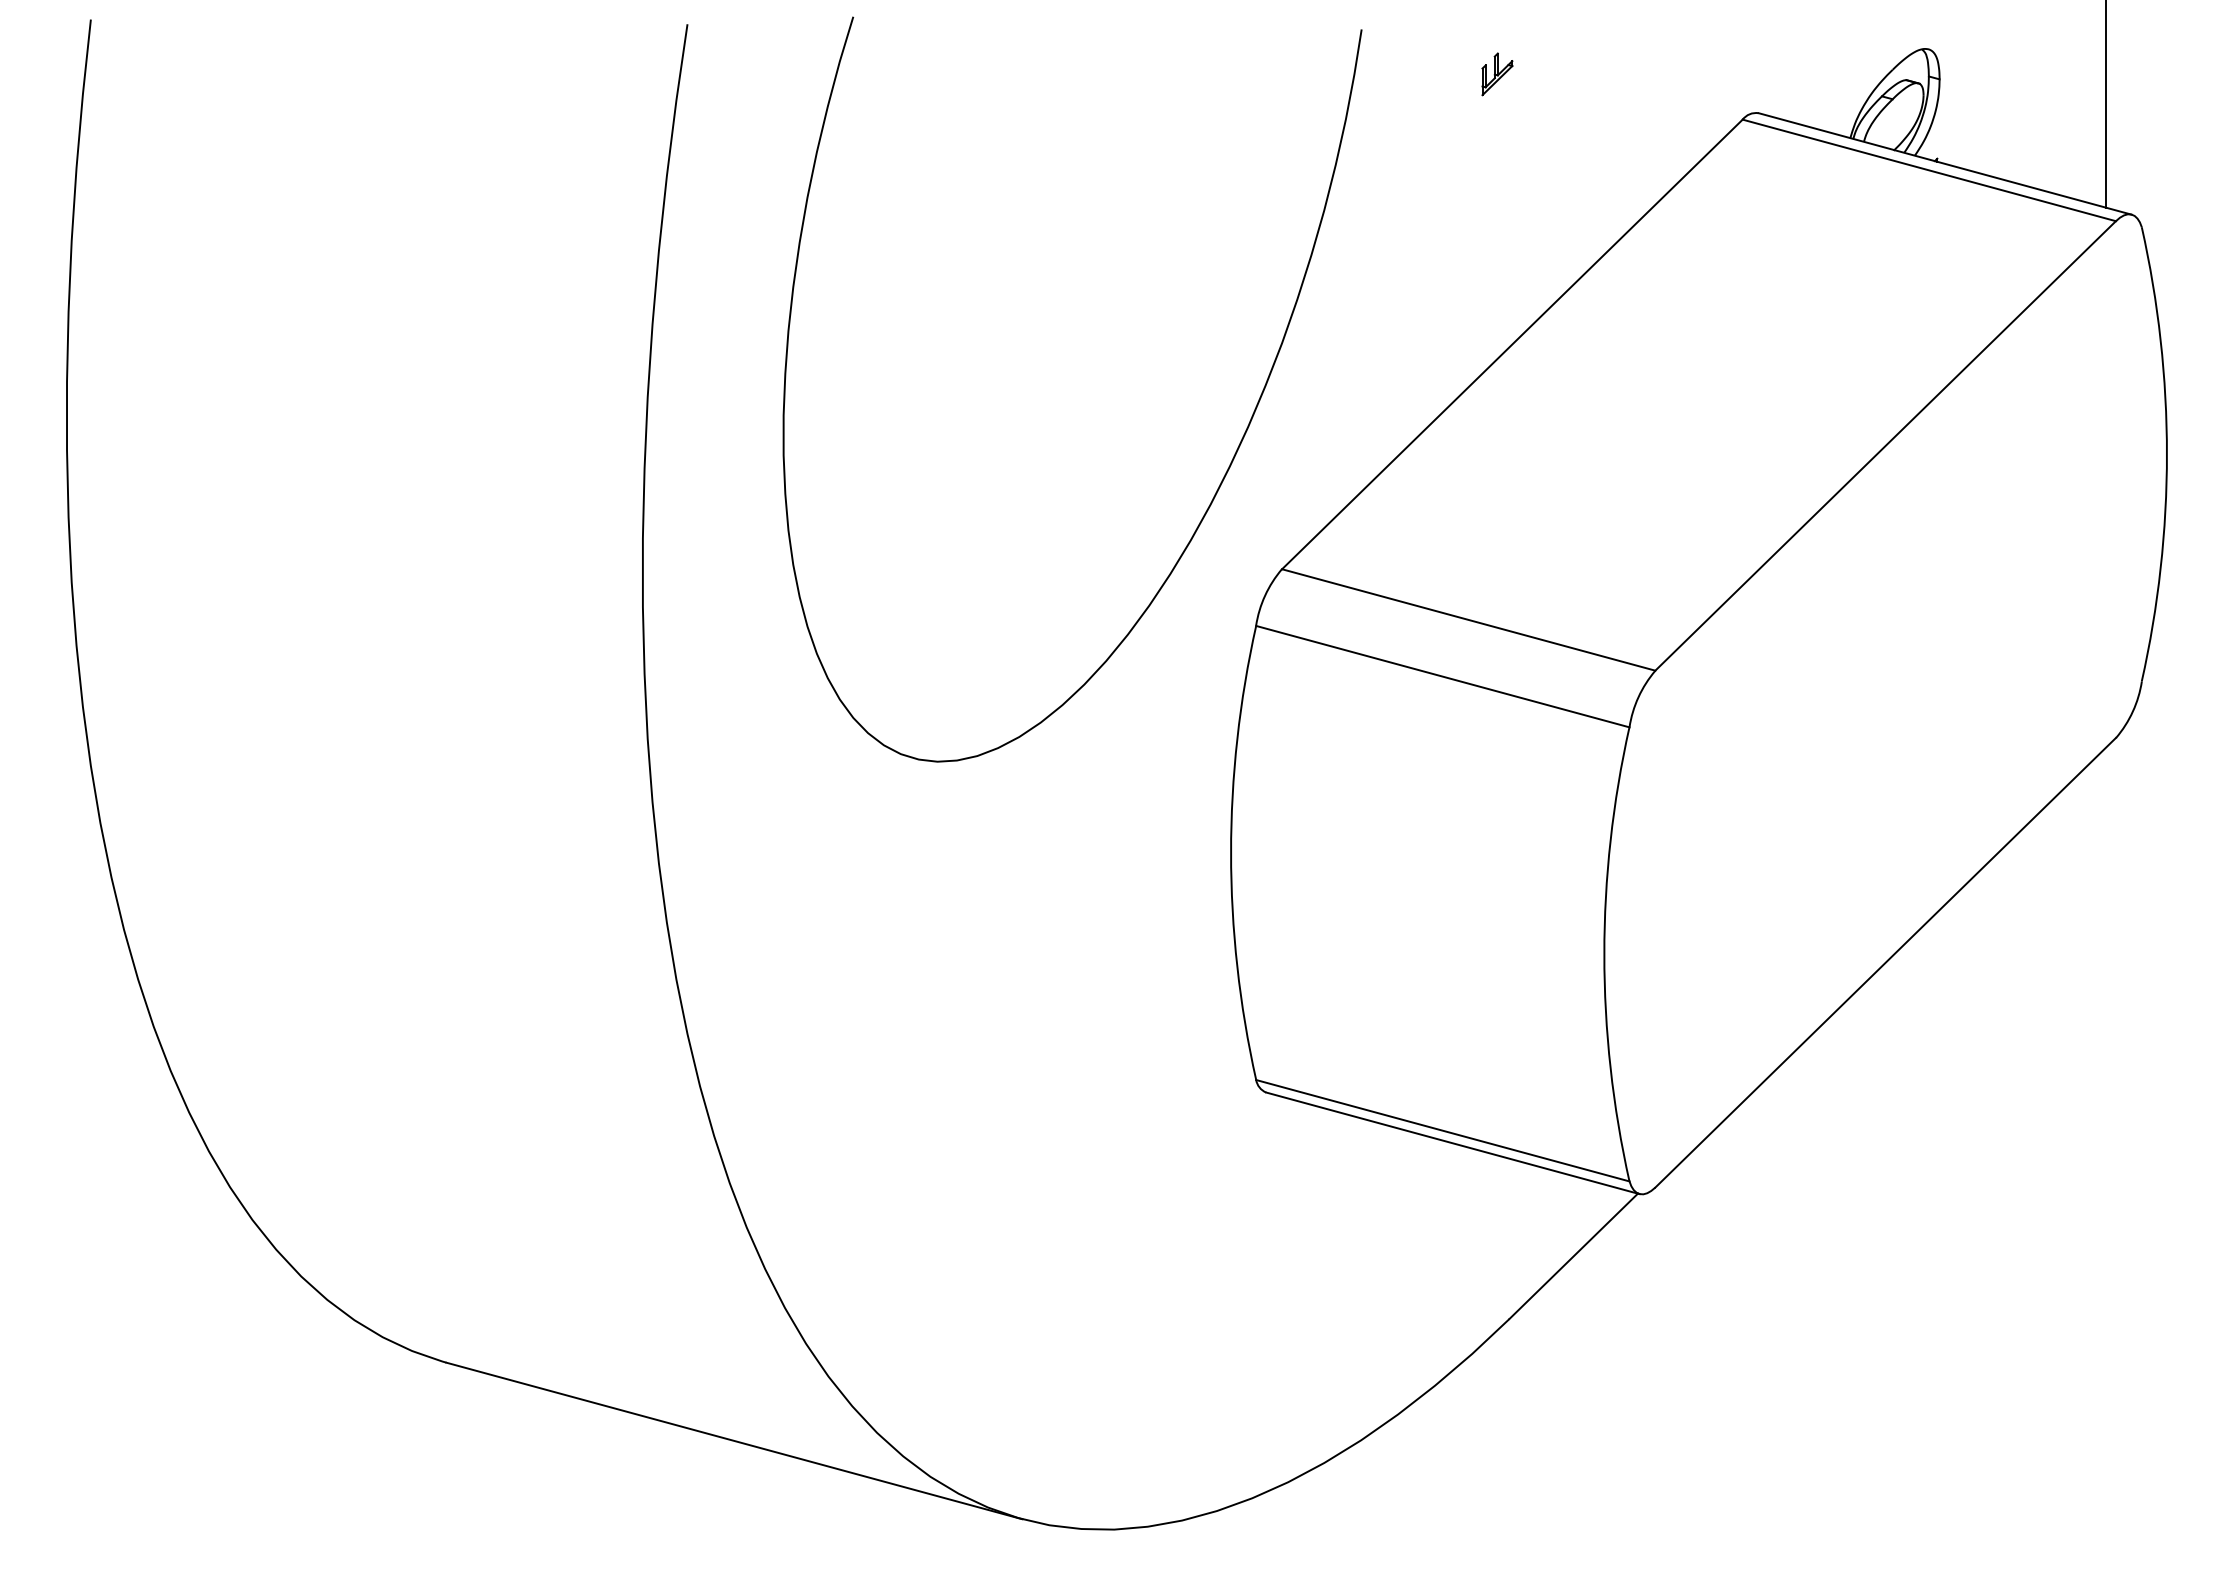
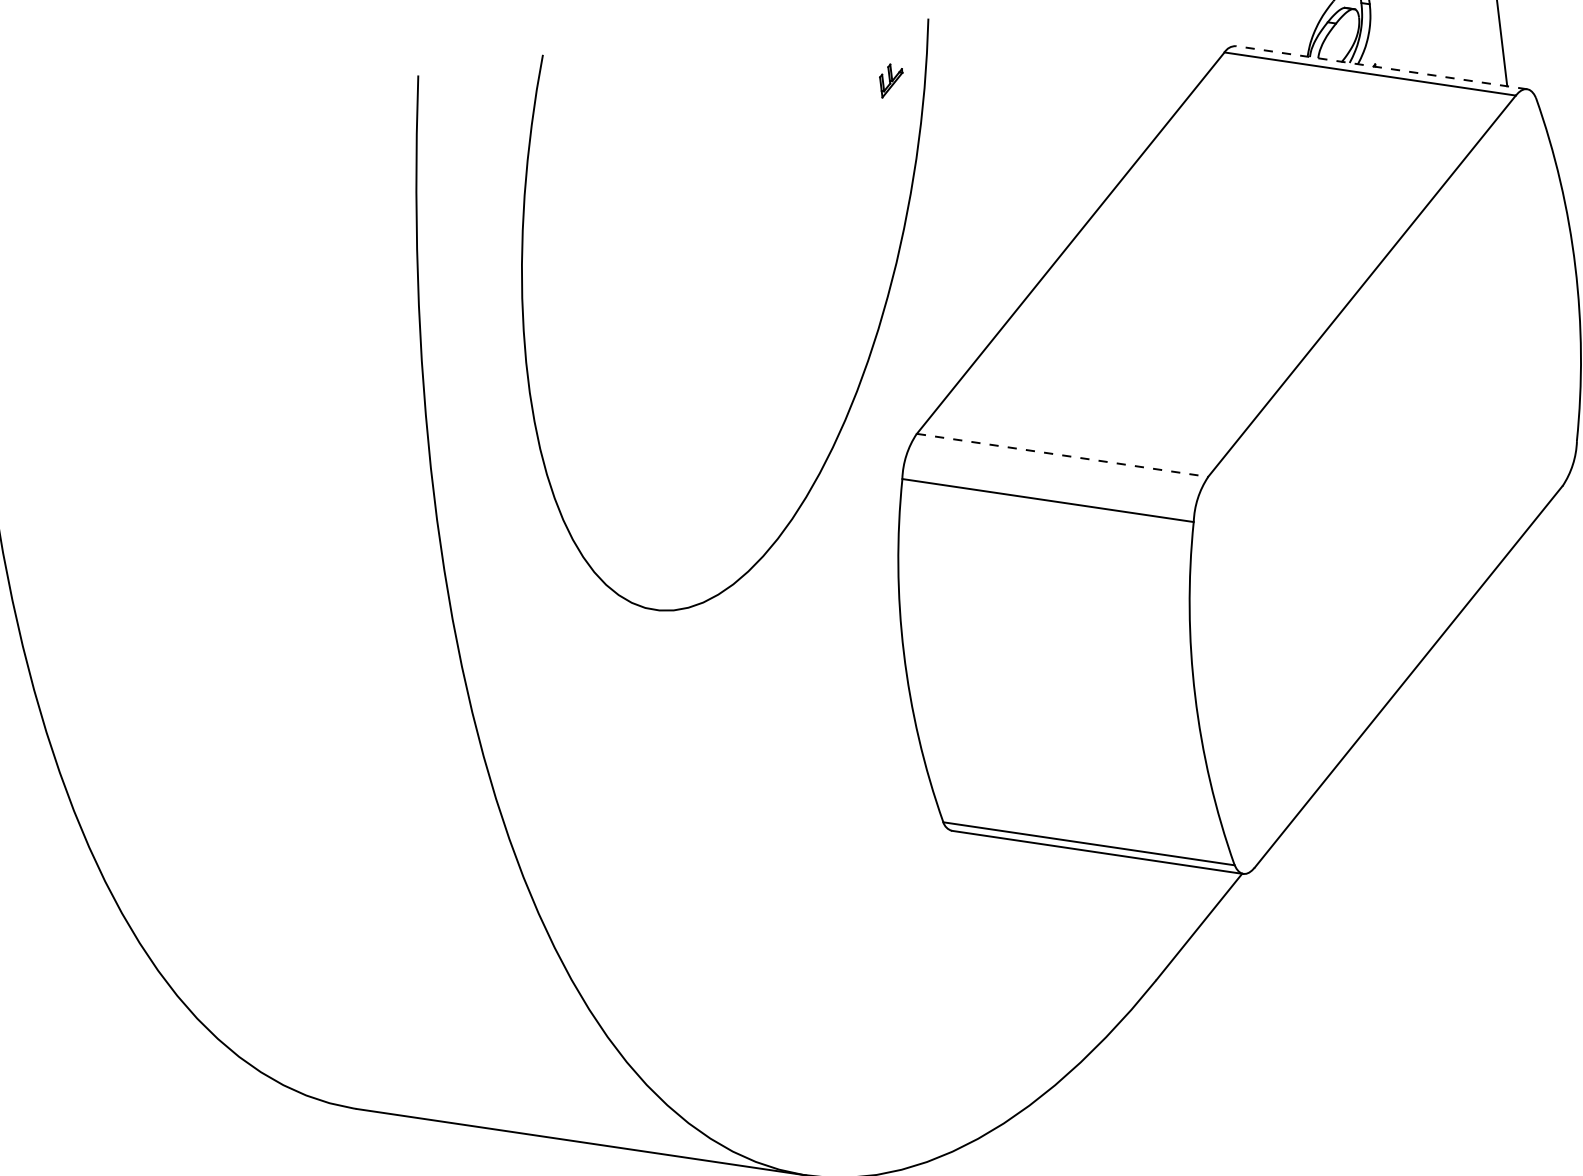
part: (1497, 74) -> (891, 80), moved
line: (1944, 163) -> (1381, 67), solid -> dashed
line: (1469, 620) -> (1063, 455), solid -> dashed

